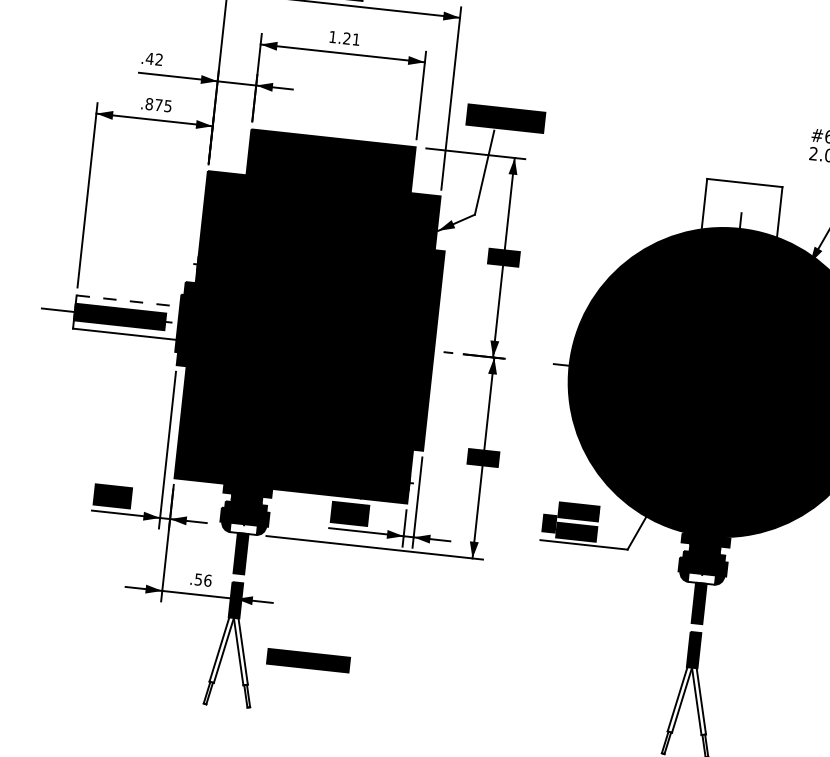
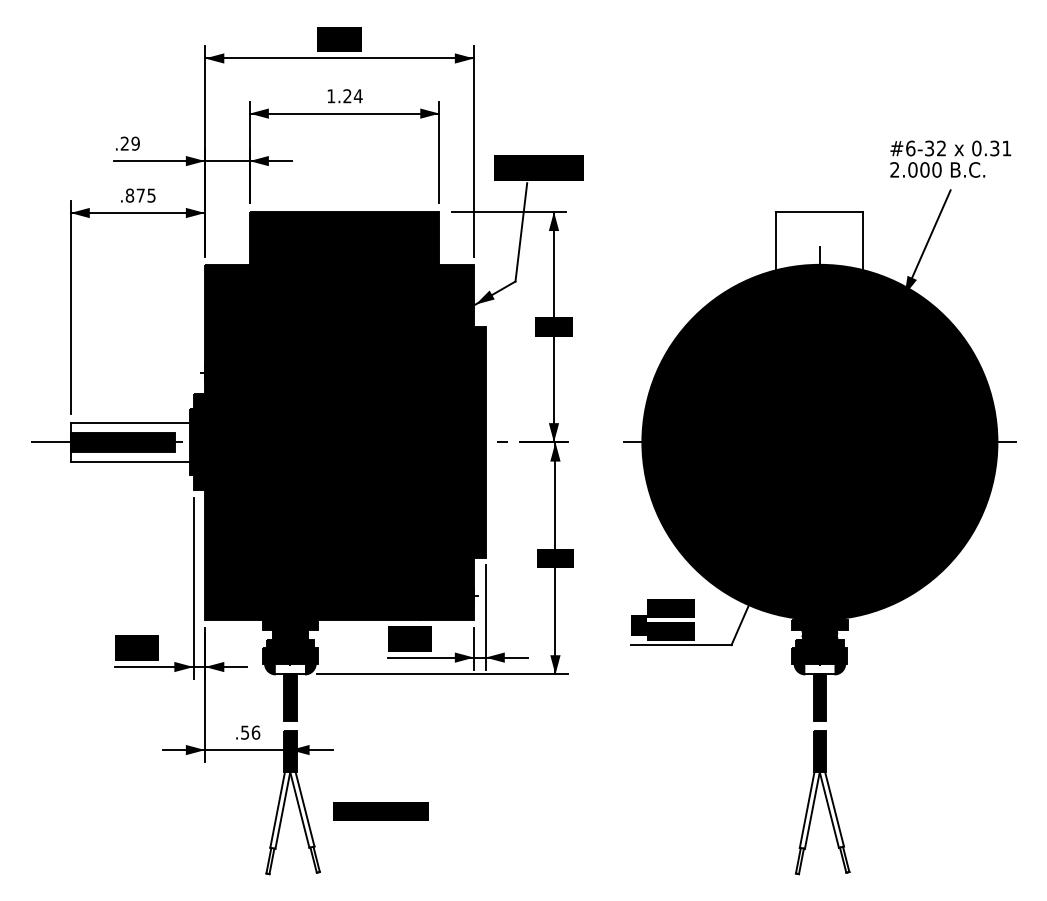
text: (355, 39) -> (357, 96), 1.21 -> 1.24
text: (153, 59) -> (129, 143), .42 -> .29
line: (128, 301) -> (130, 423), dashed -> solid

